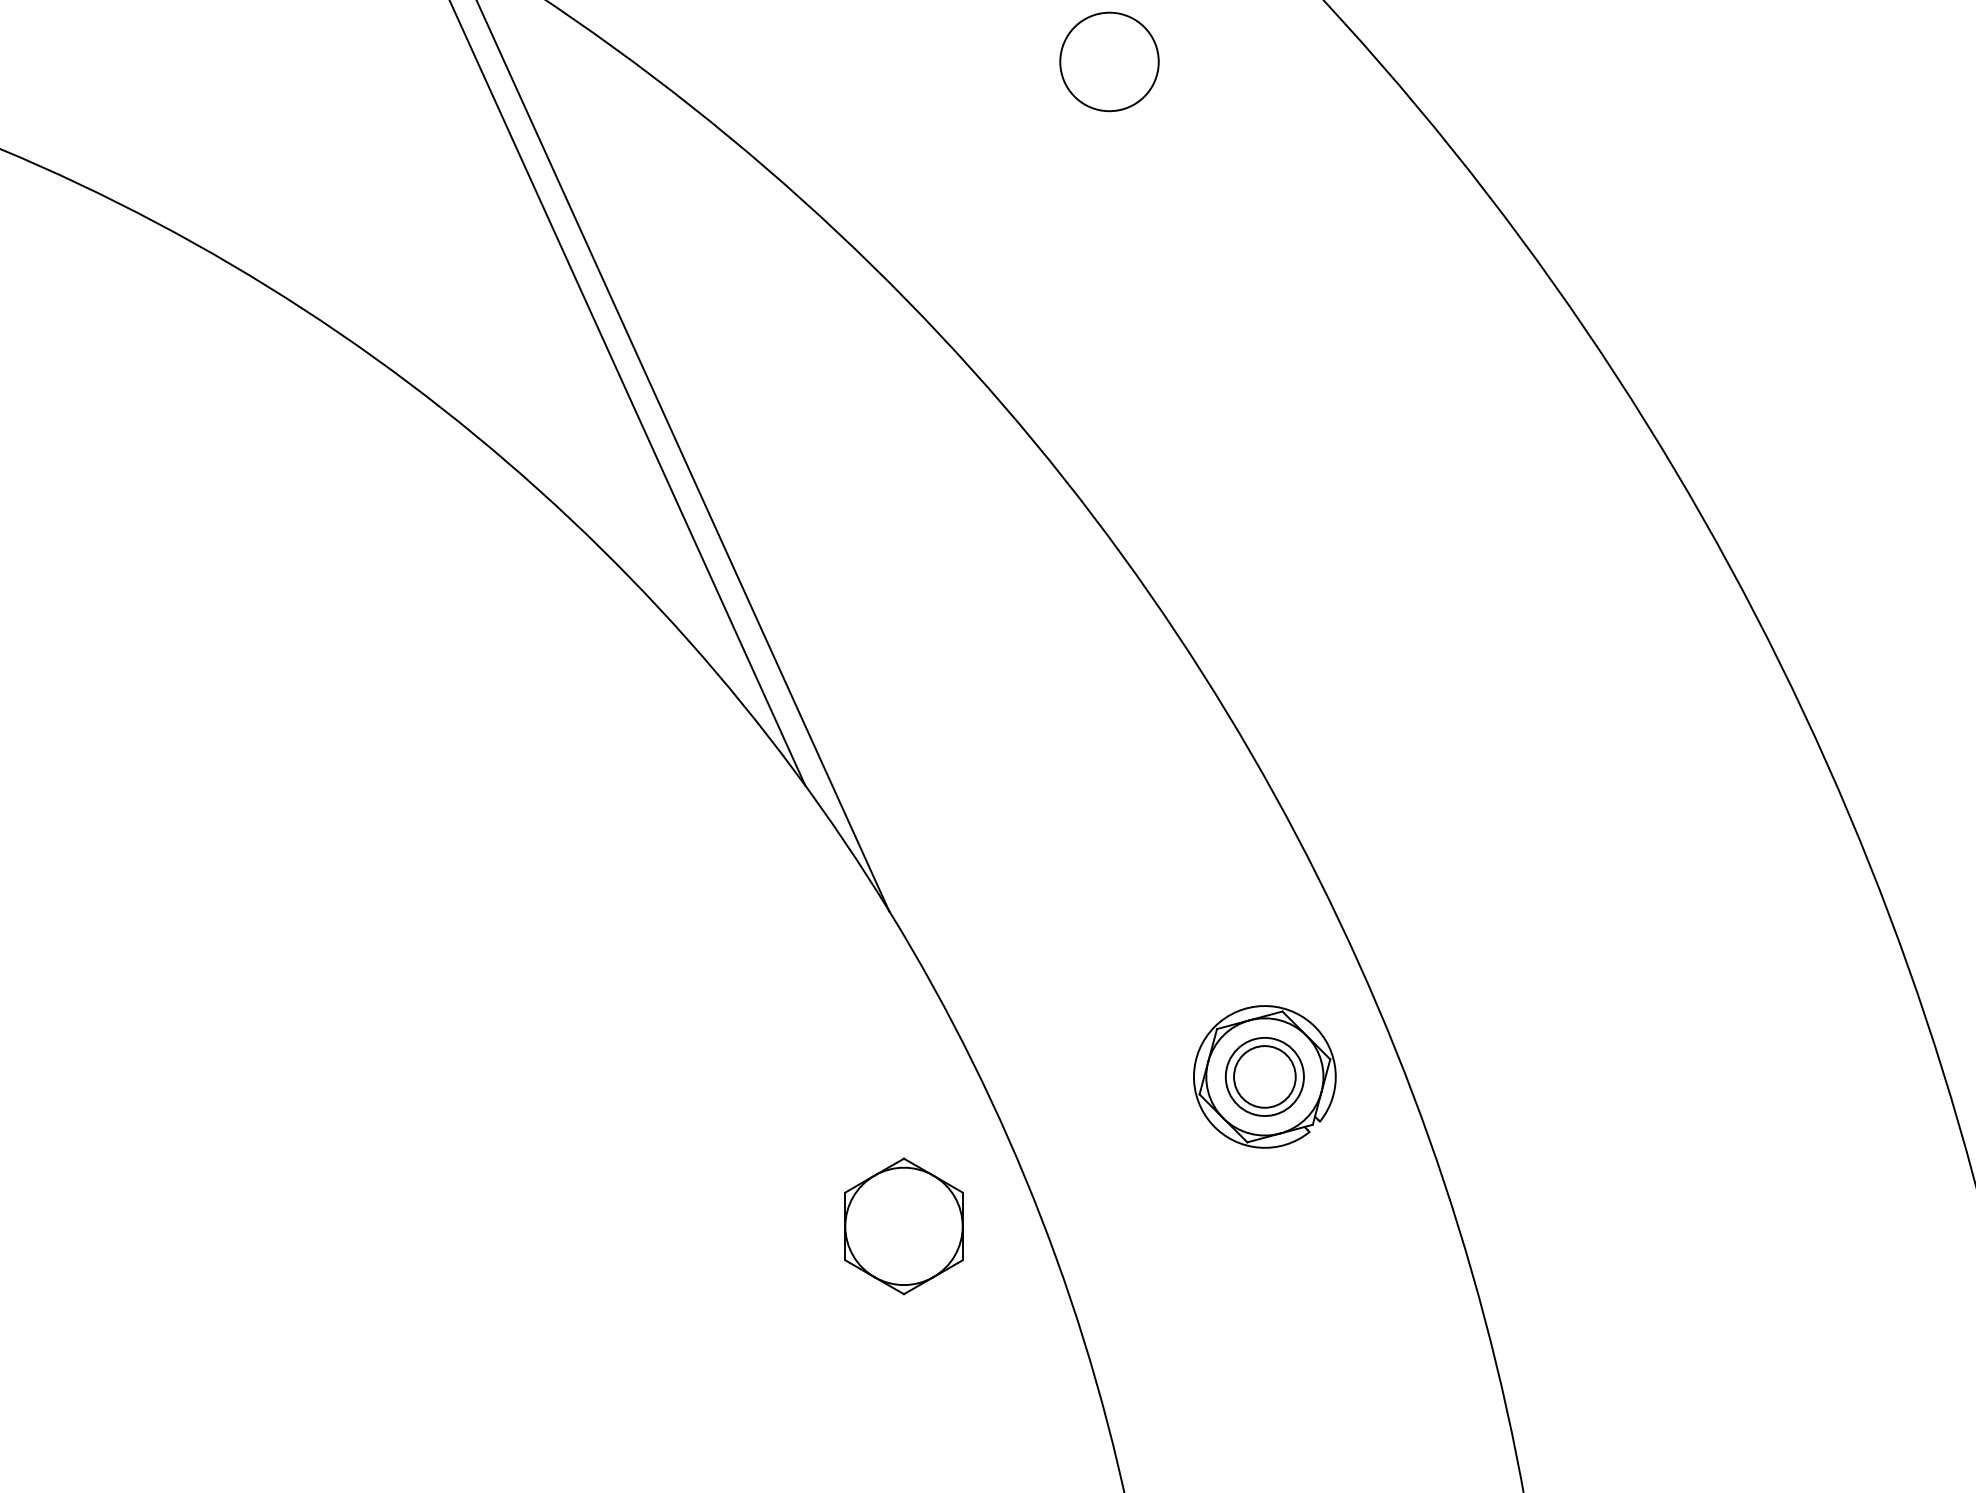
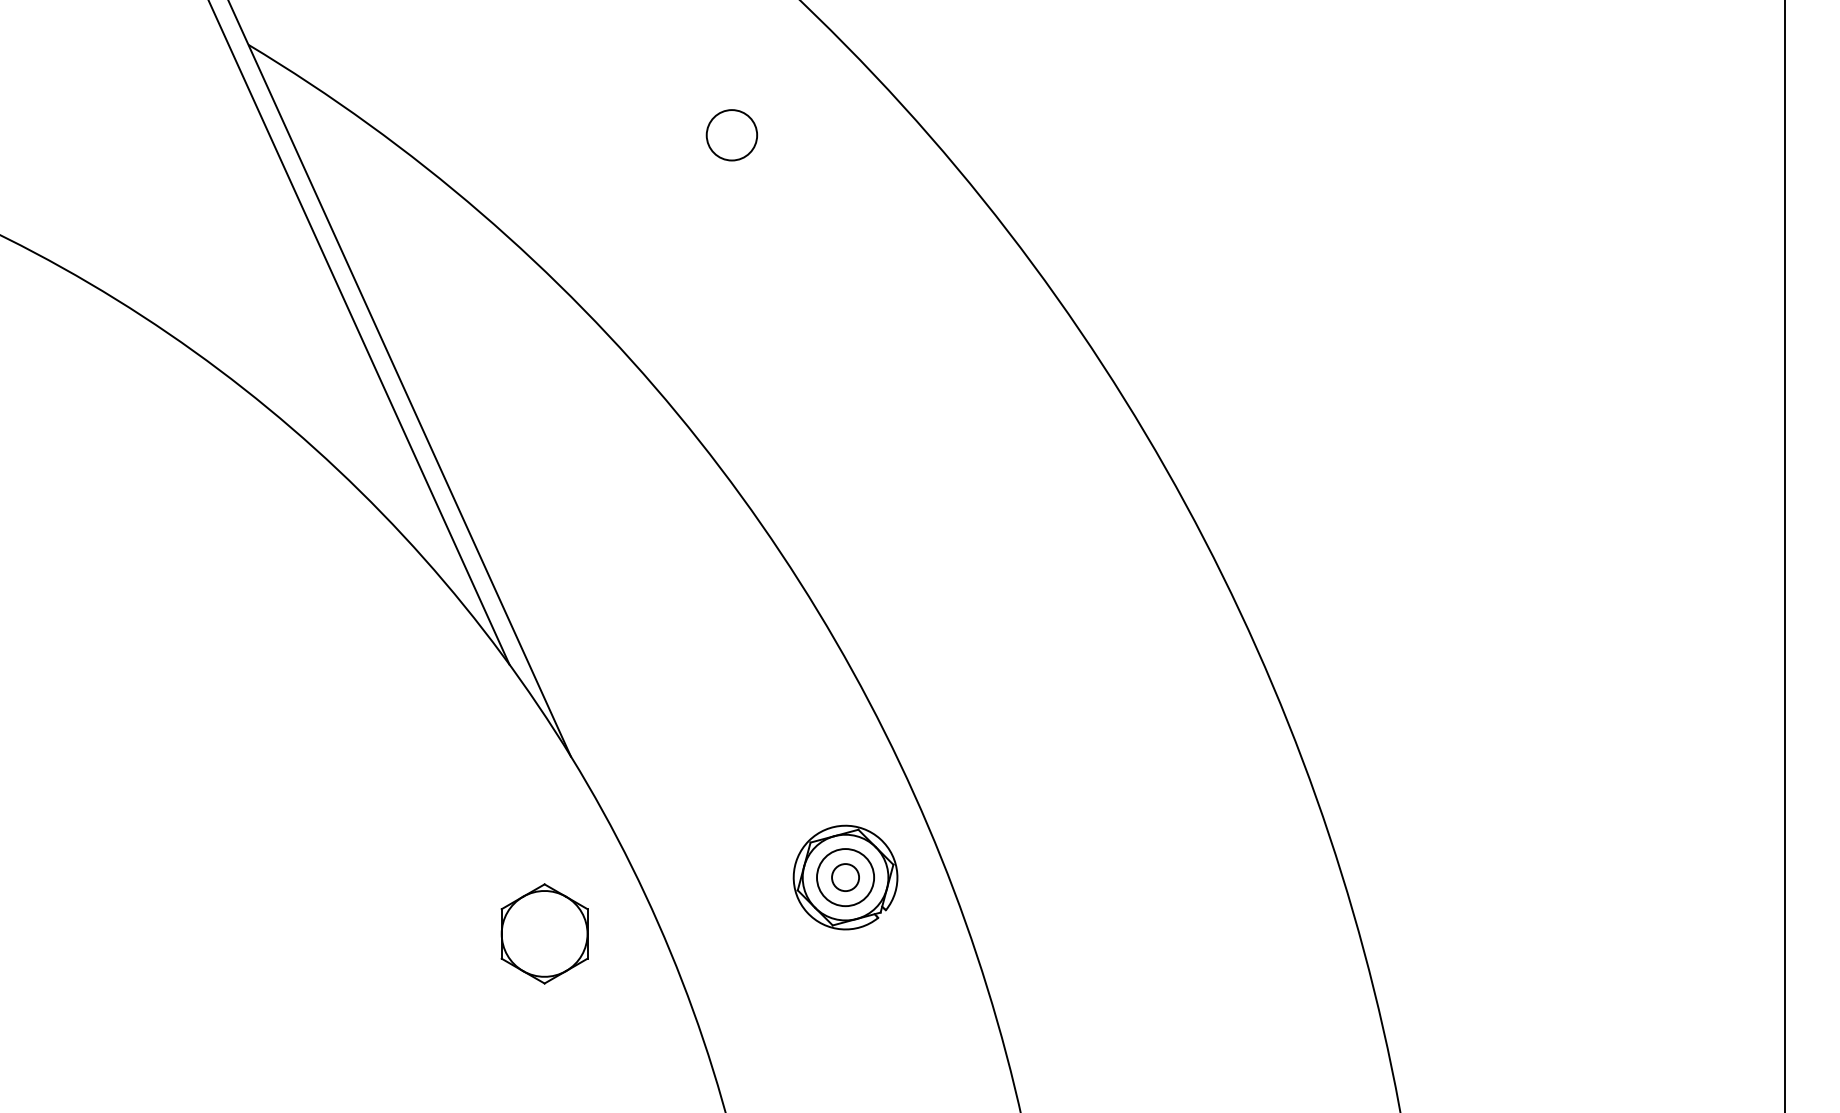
circle: (1108, 62) -> (731, 135), size x0.7
circle: (1264, 1076) -> (845, 877), size x0.6
part: (903, 1225) -> (544, 933), moved

